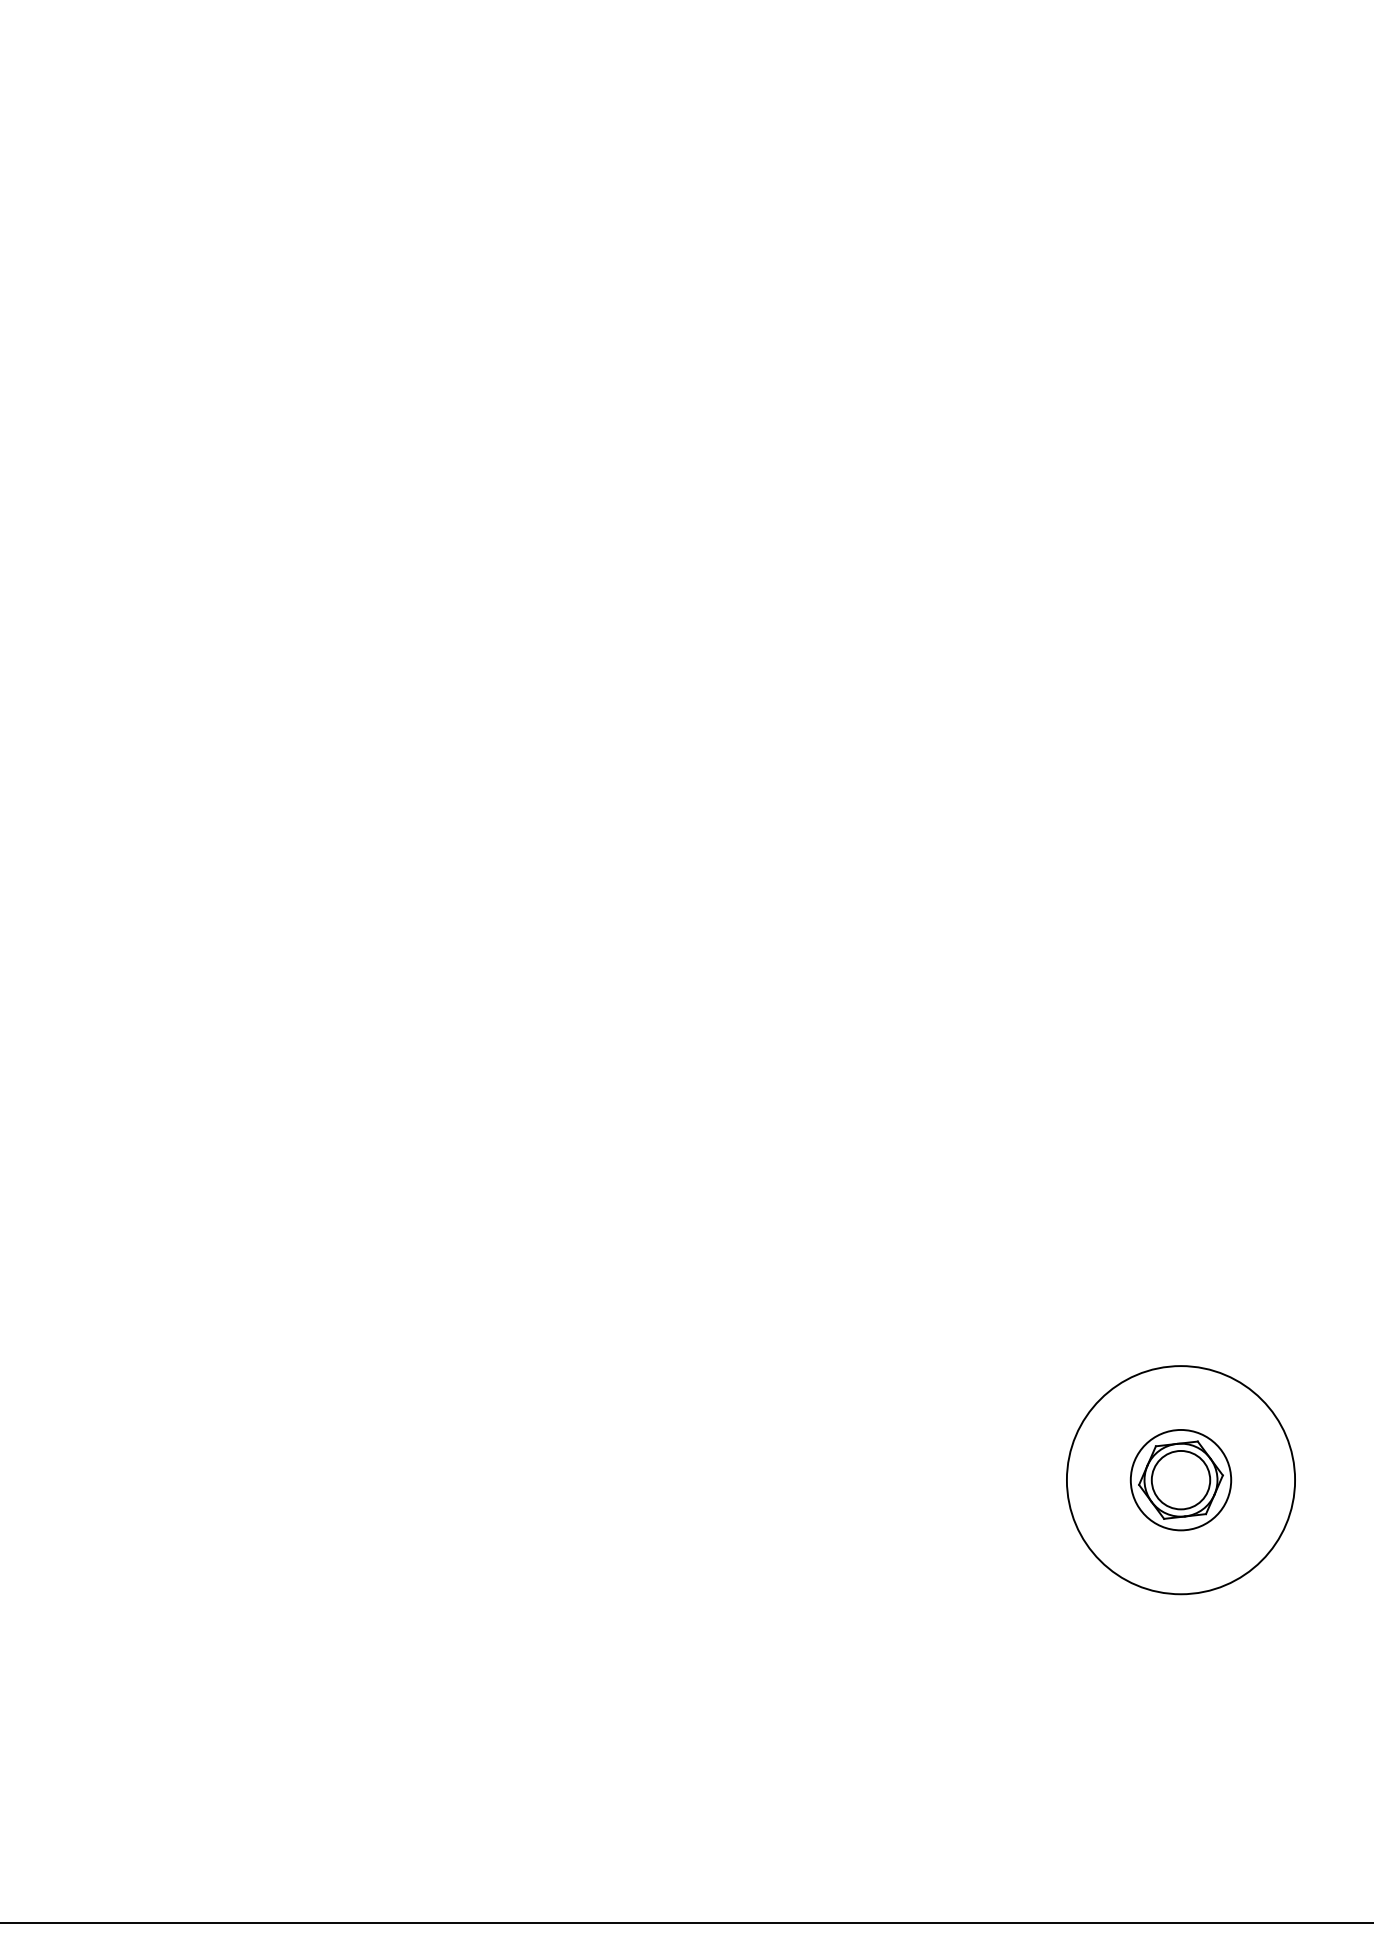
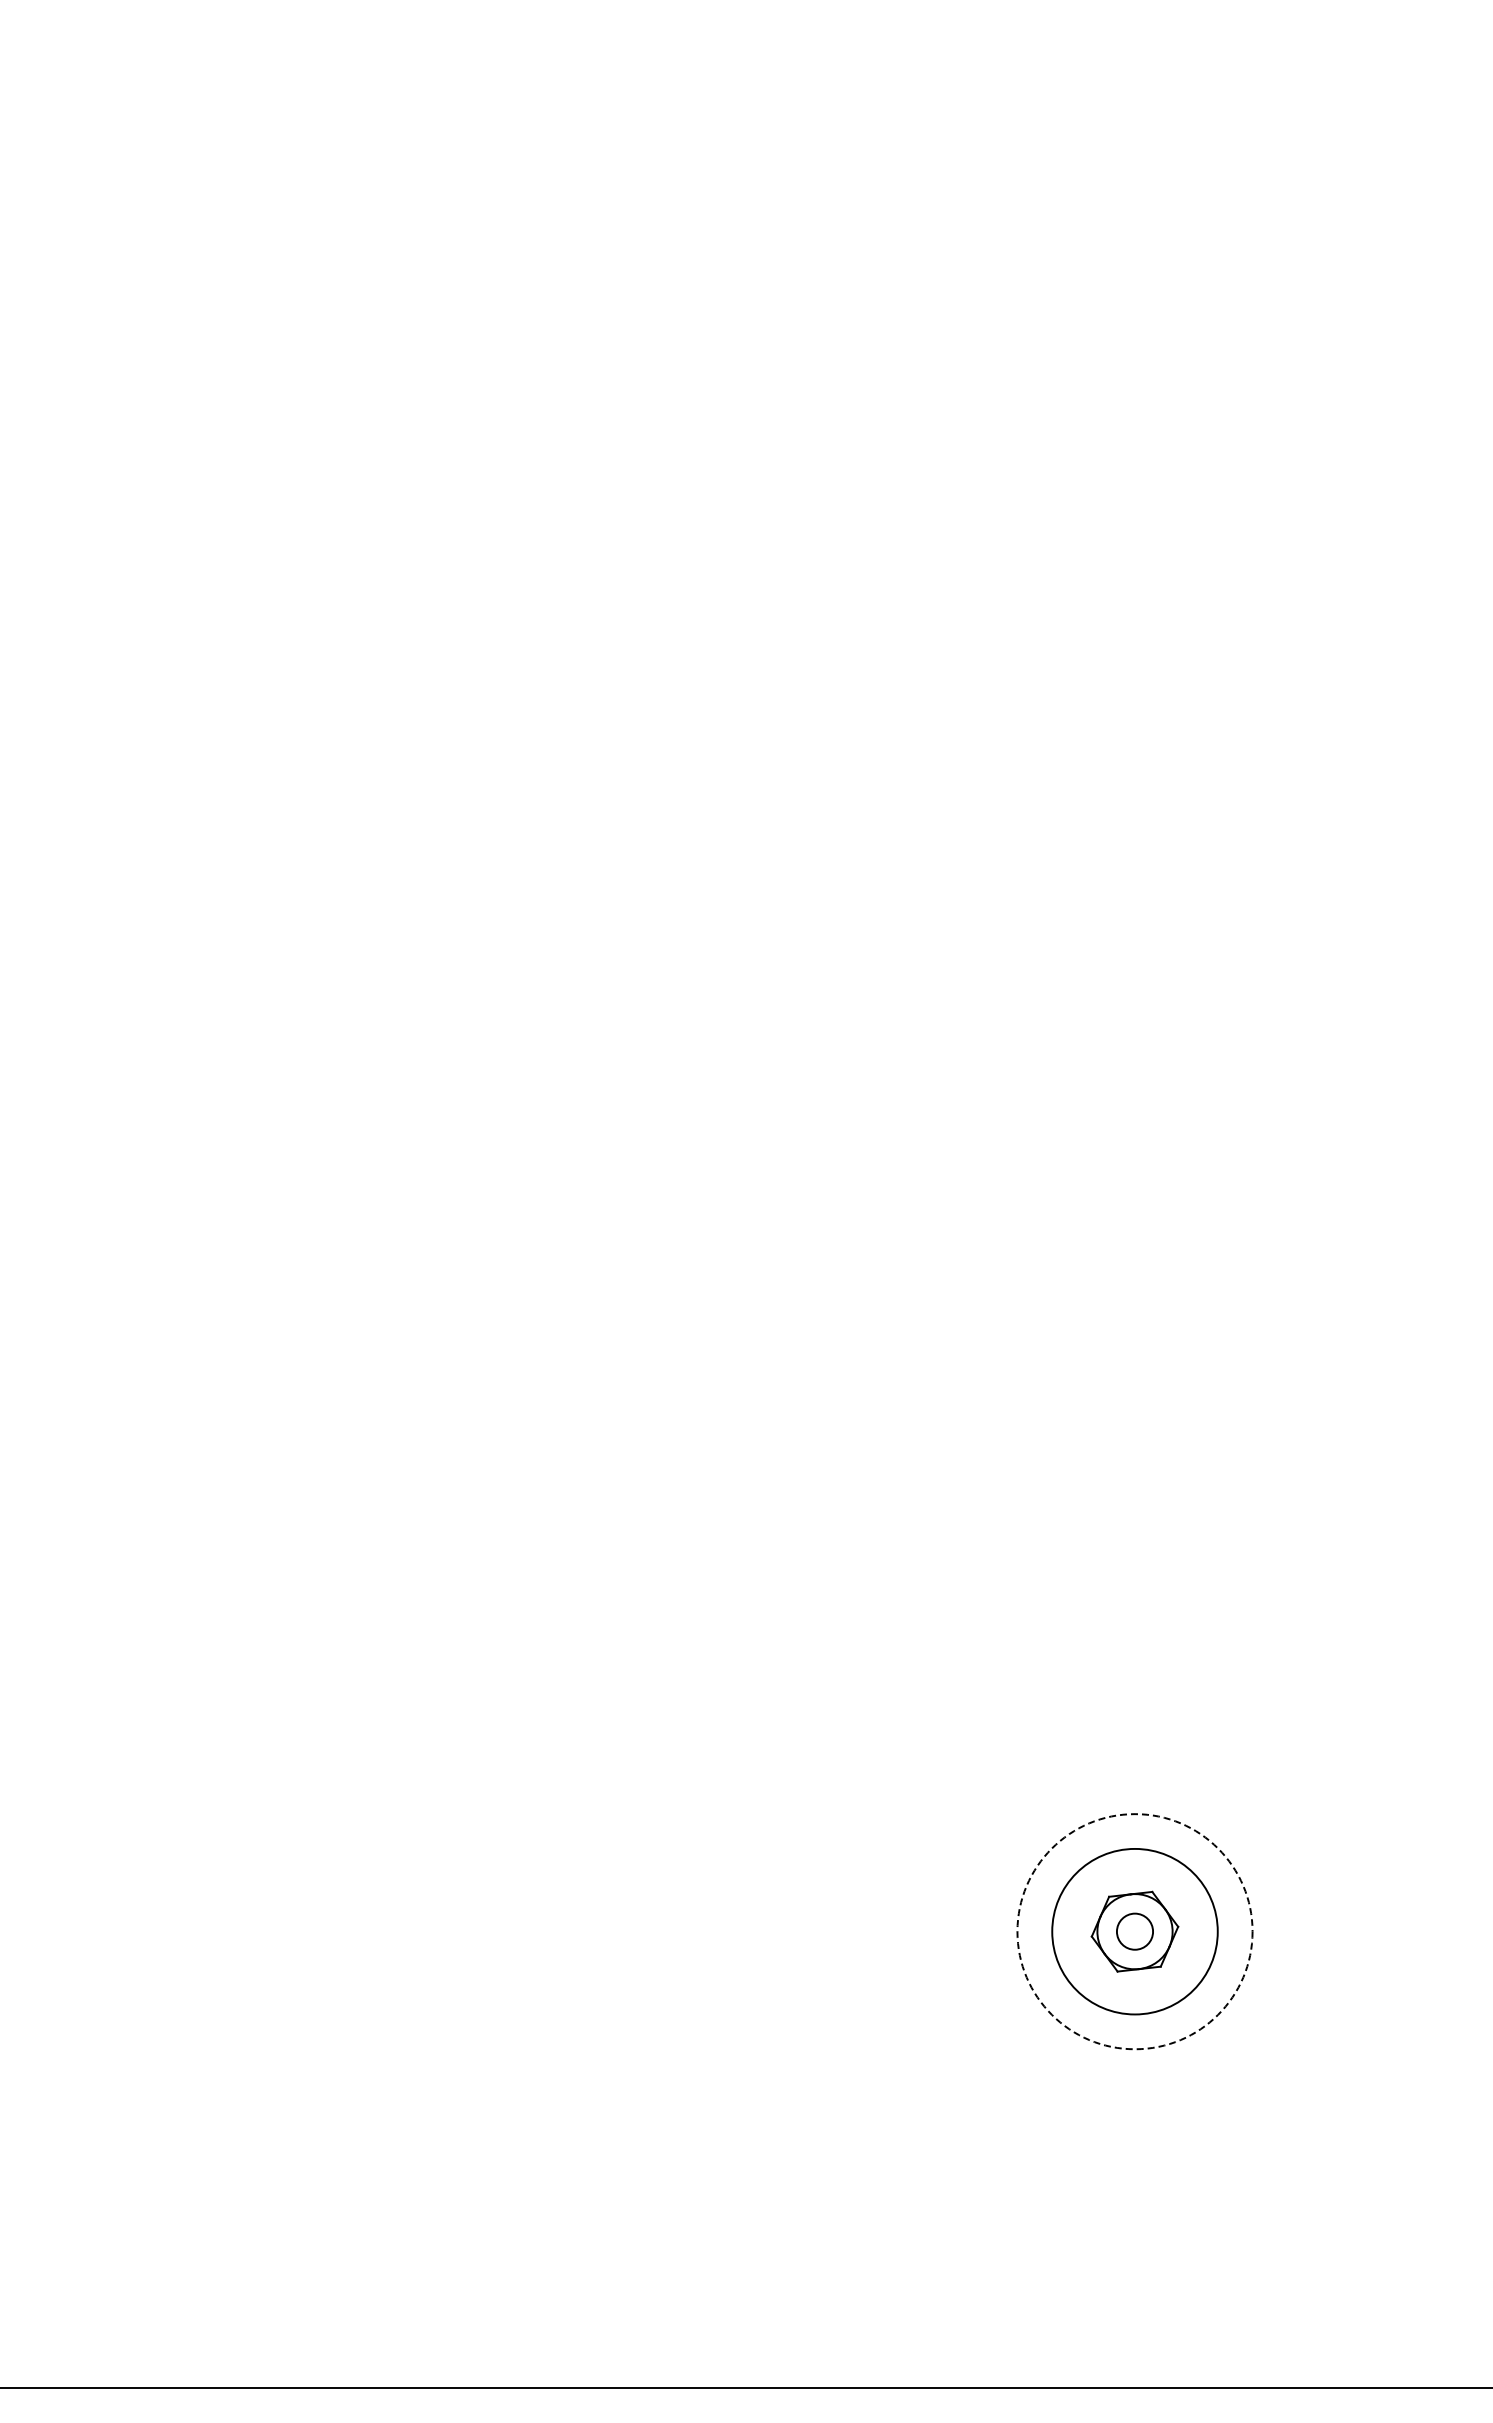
circle: (1180, 1479) -> (1134, 1931), size x0.6
circle: (1180, 1479) -> (1134, 1931), size x1.6
circle: (1180, 1479) -> (1134, 1931), solid -> dashed

